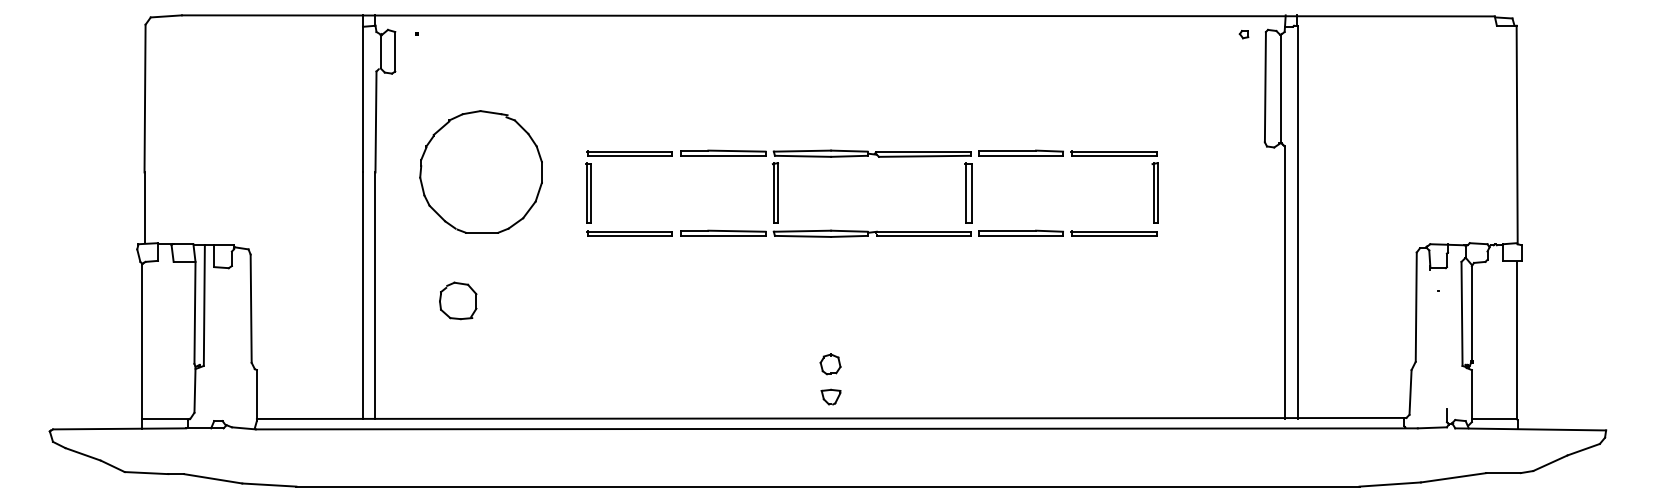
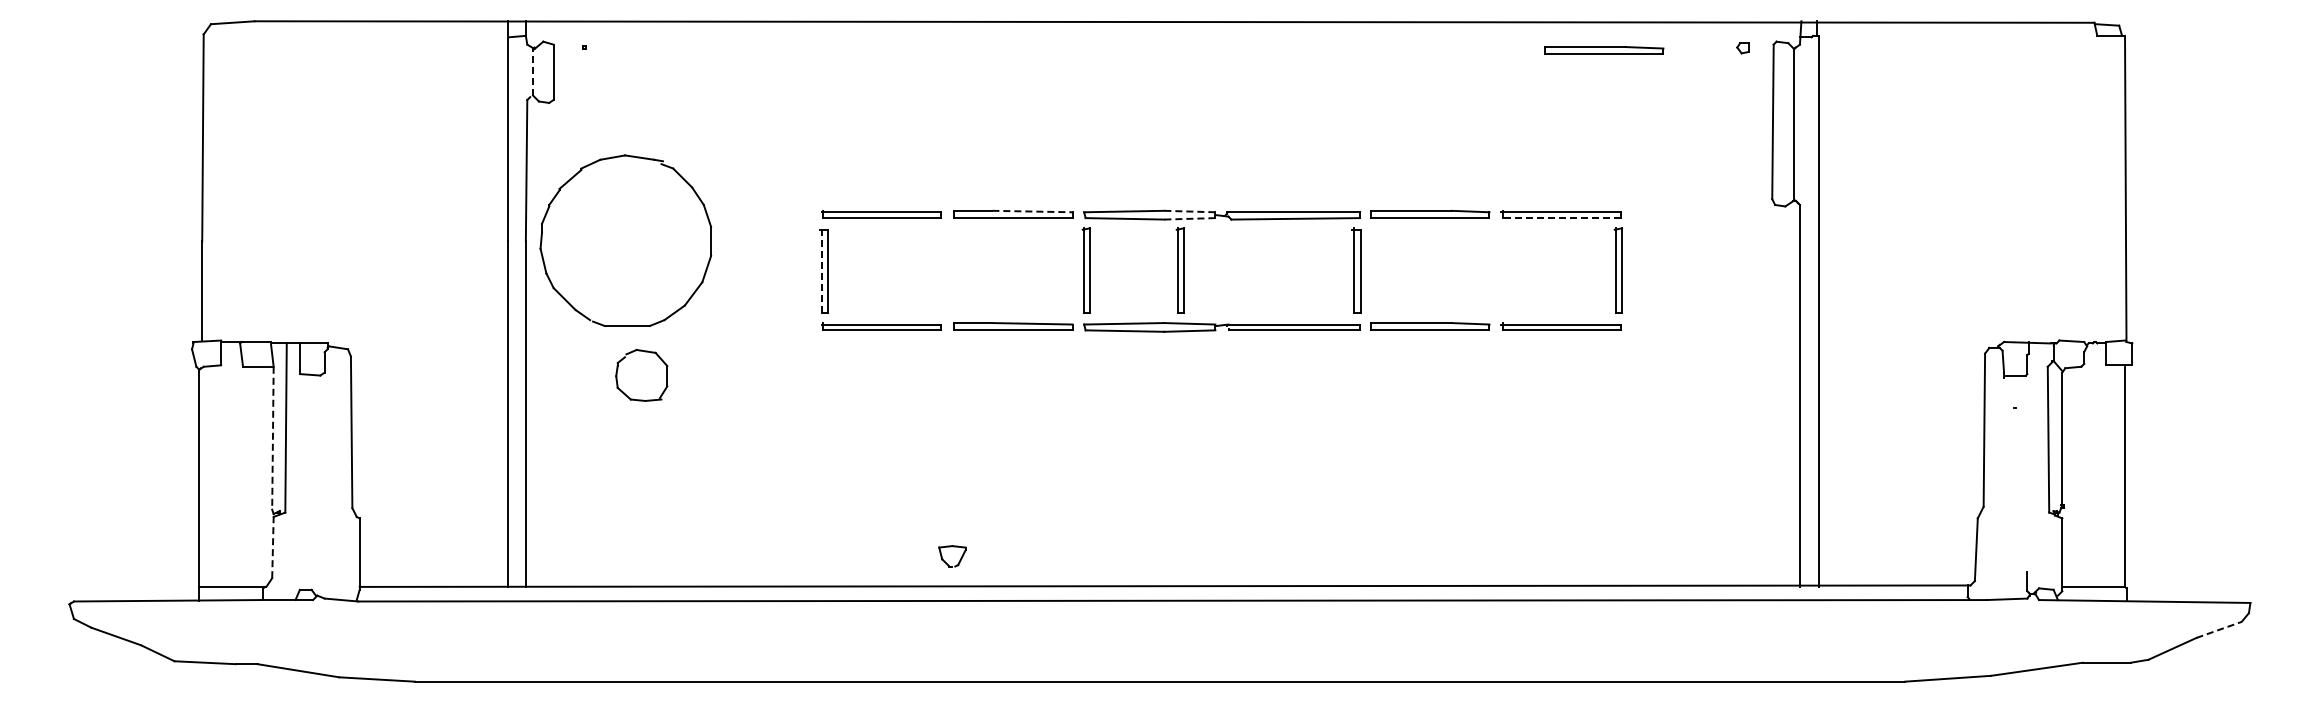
part: (1145, 36) -> (1604, 50), added
line: (380, 51) -> (533, 71), solid -> dashed
part: (443, 127) -> (573, 178), moved
line: (737, 151) -> (1032, 211), solid -> dashed
line: (849, 151) -> (1189, 211), solid -> dashed
line: (849, 156) -> (1189, 218), solid -> dashed
line: (1114, 156) -> (1561, 218), solid -> dashed
line: (586, 193) -> (821, 270), solid -> dashed
part: (841, 193) -> (1179, 270), added
part: (457, 300) -> (641, 375), moved
line: (194, 313) -> (272, 438), solid -> dashed
part: (830, 364) -> (1163, 510), removed
line: (194, 390) -> (272, 547), solid -> dashed
part: (836, 400) -> (959, 560), moved
line: (1584, 449) -> (2219, 629), solid -> dashed

